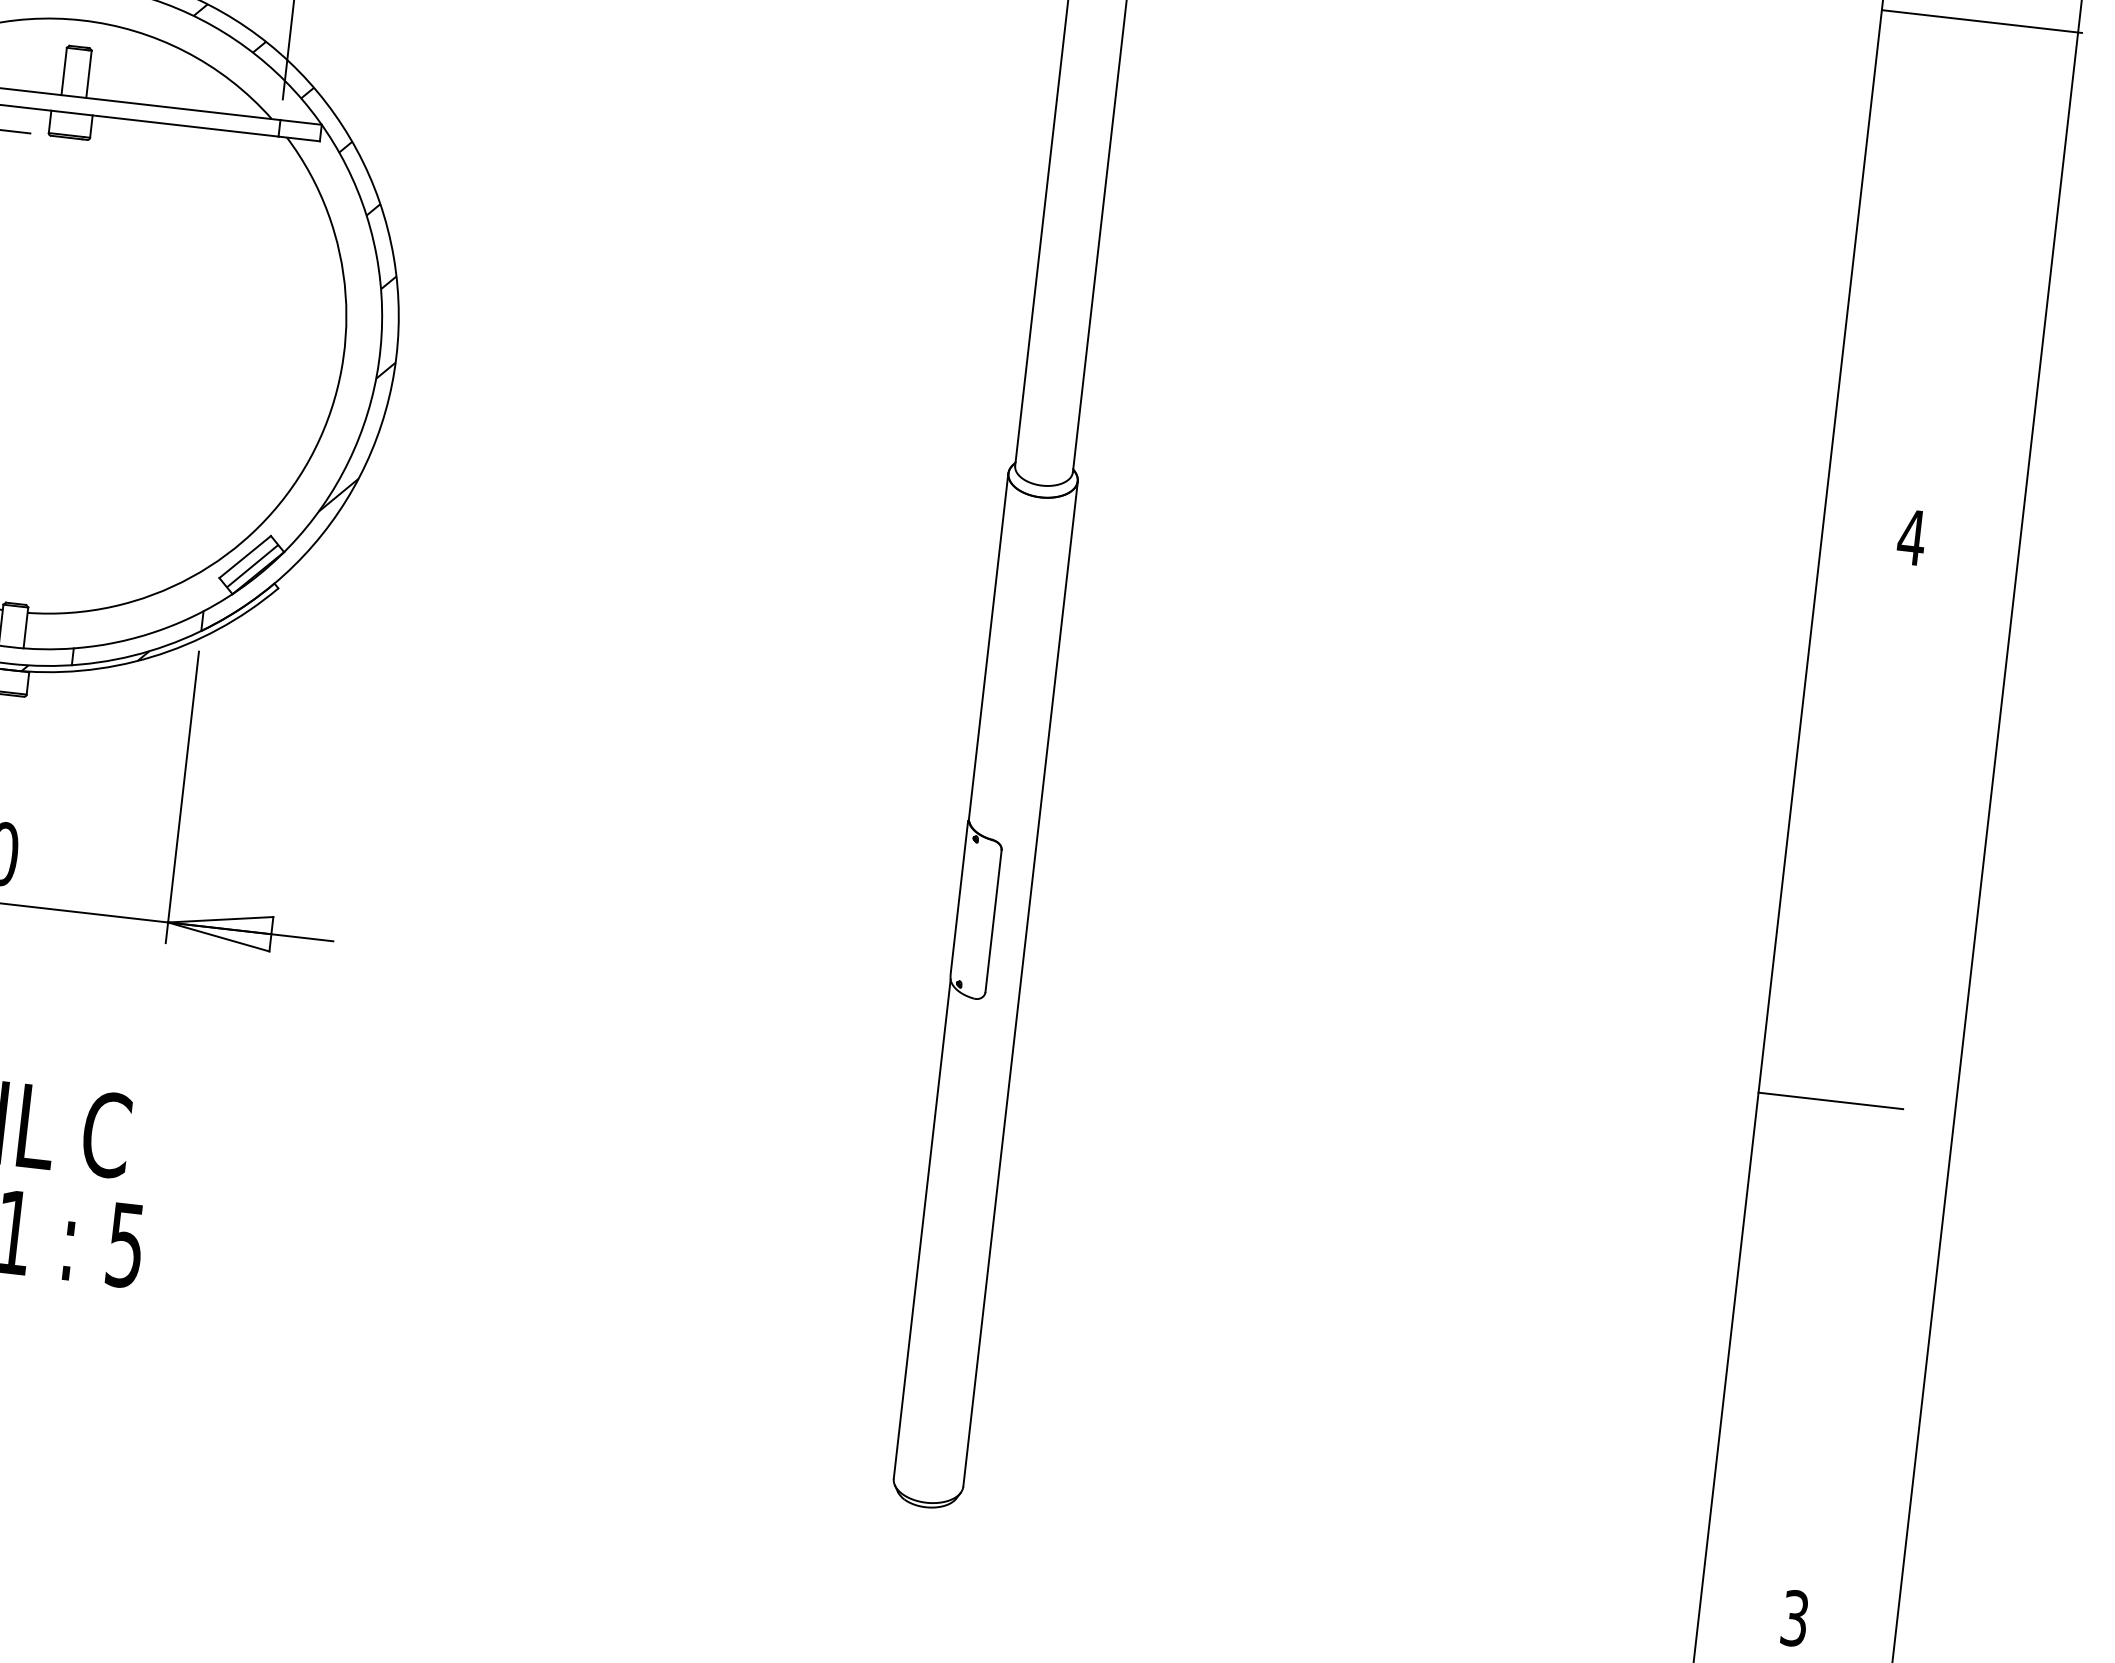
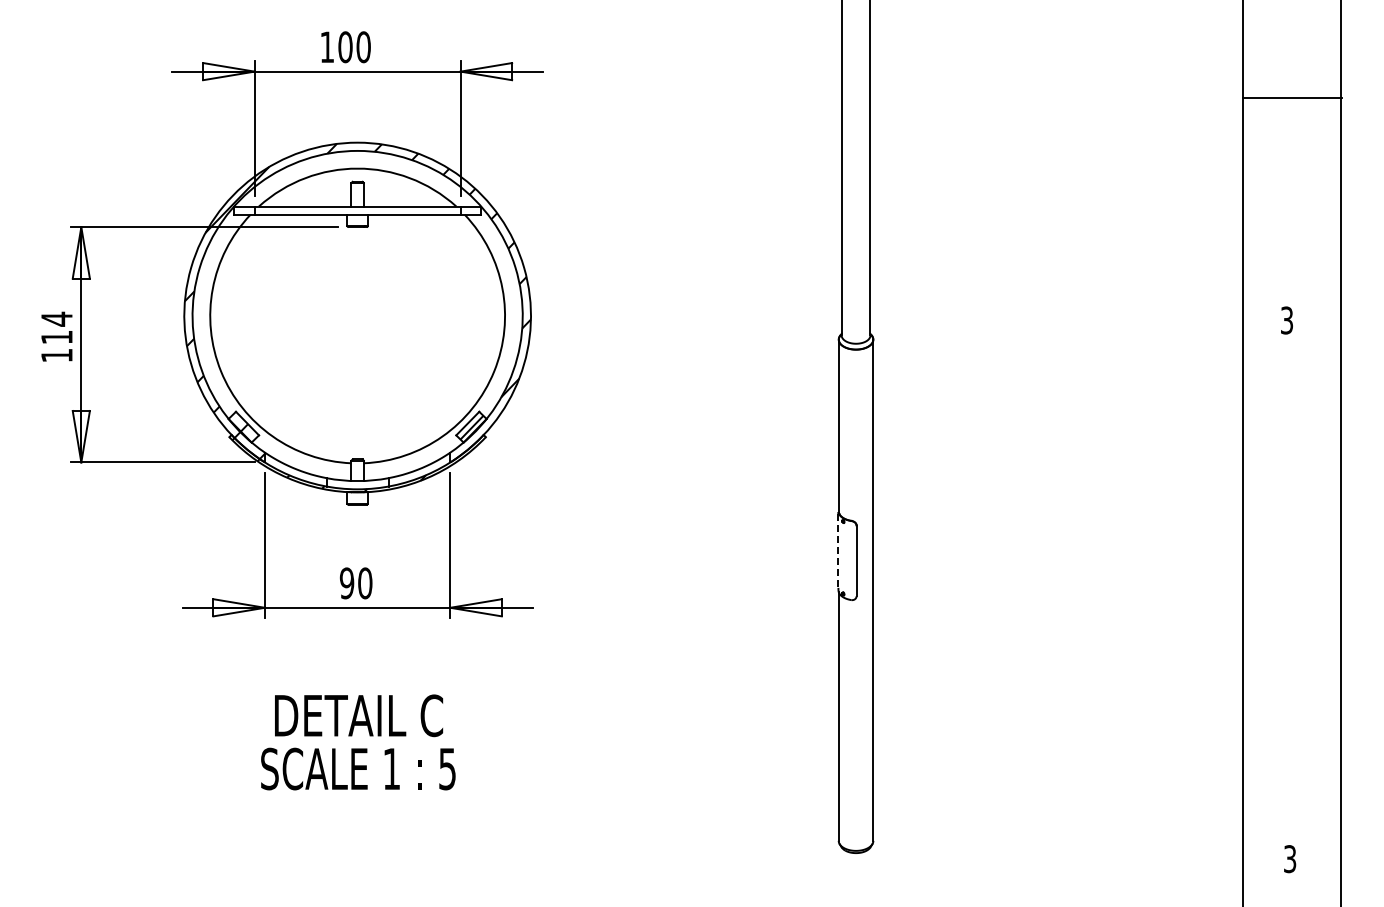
line: (1981, 21) -> (1292, 97), moved
text: (1910, 537) -> (1286, 320), 4 -> 3
line: (959, 898) -> (838, 551), solid -> dashed
line: (1830, 1101) -> (1278, 602), removed

